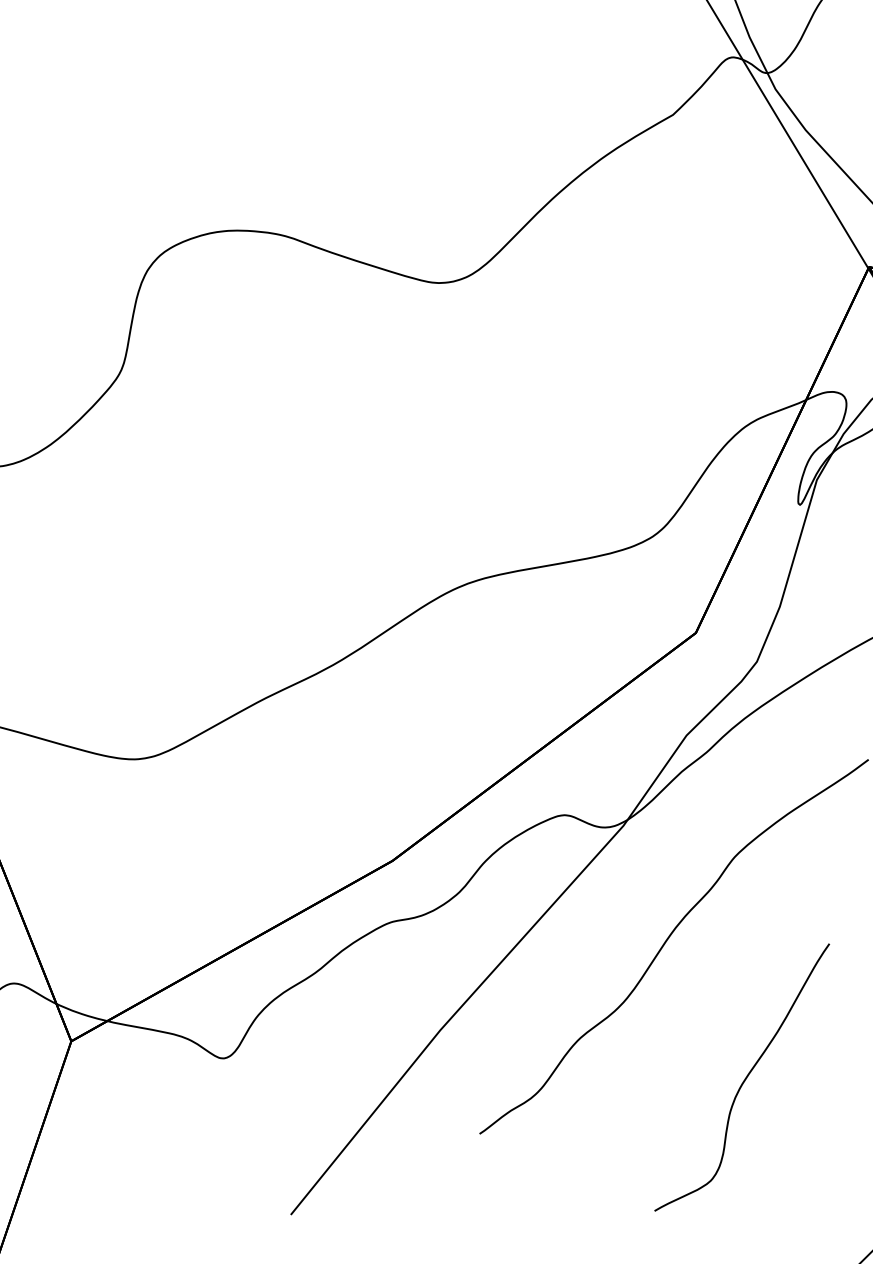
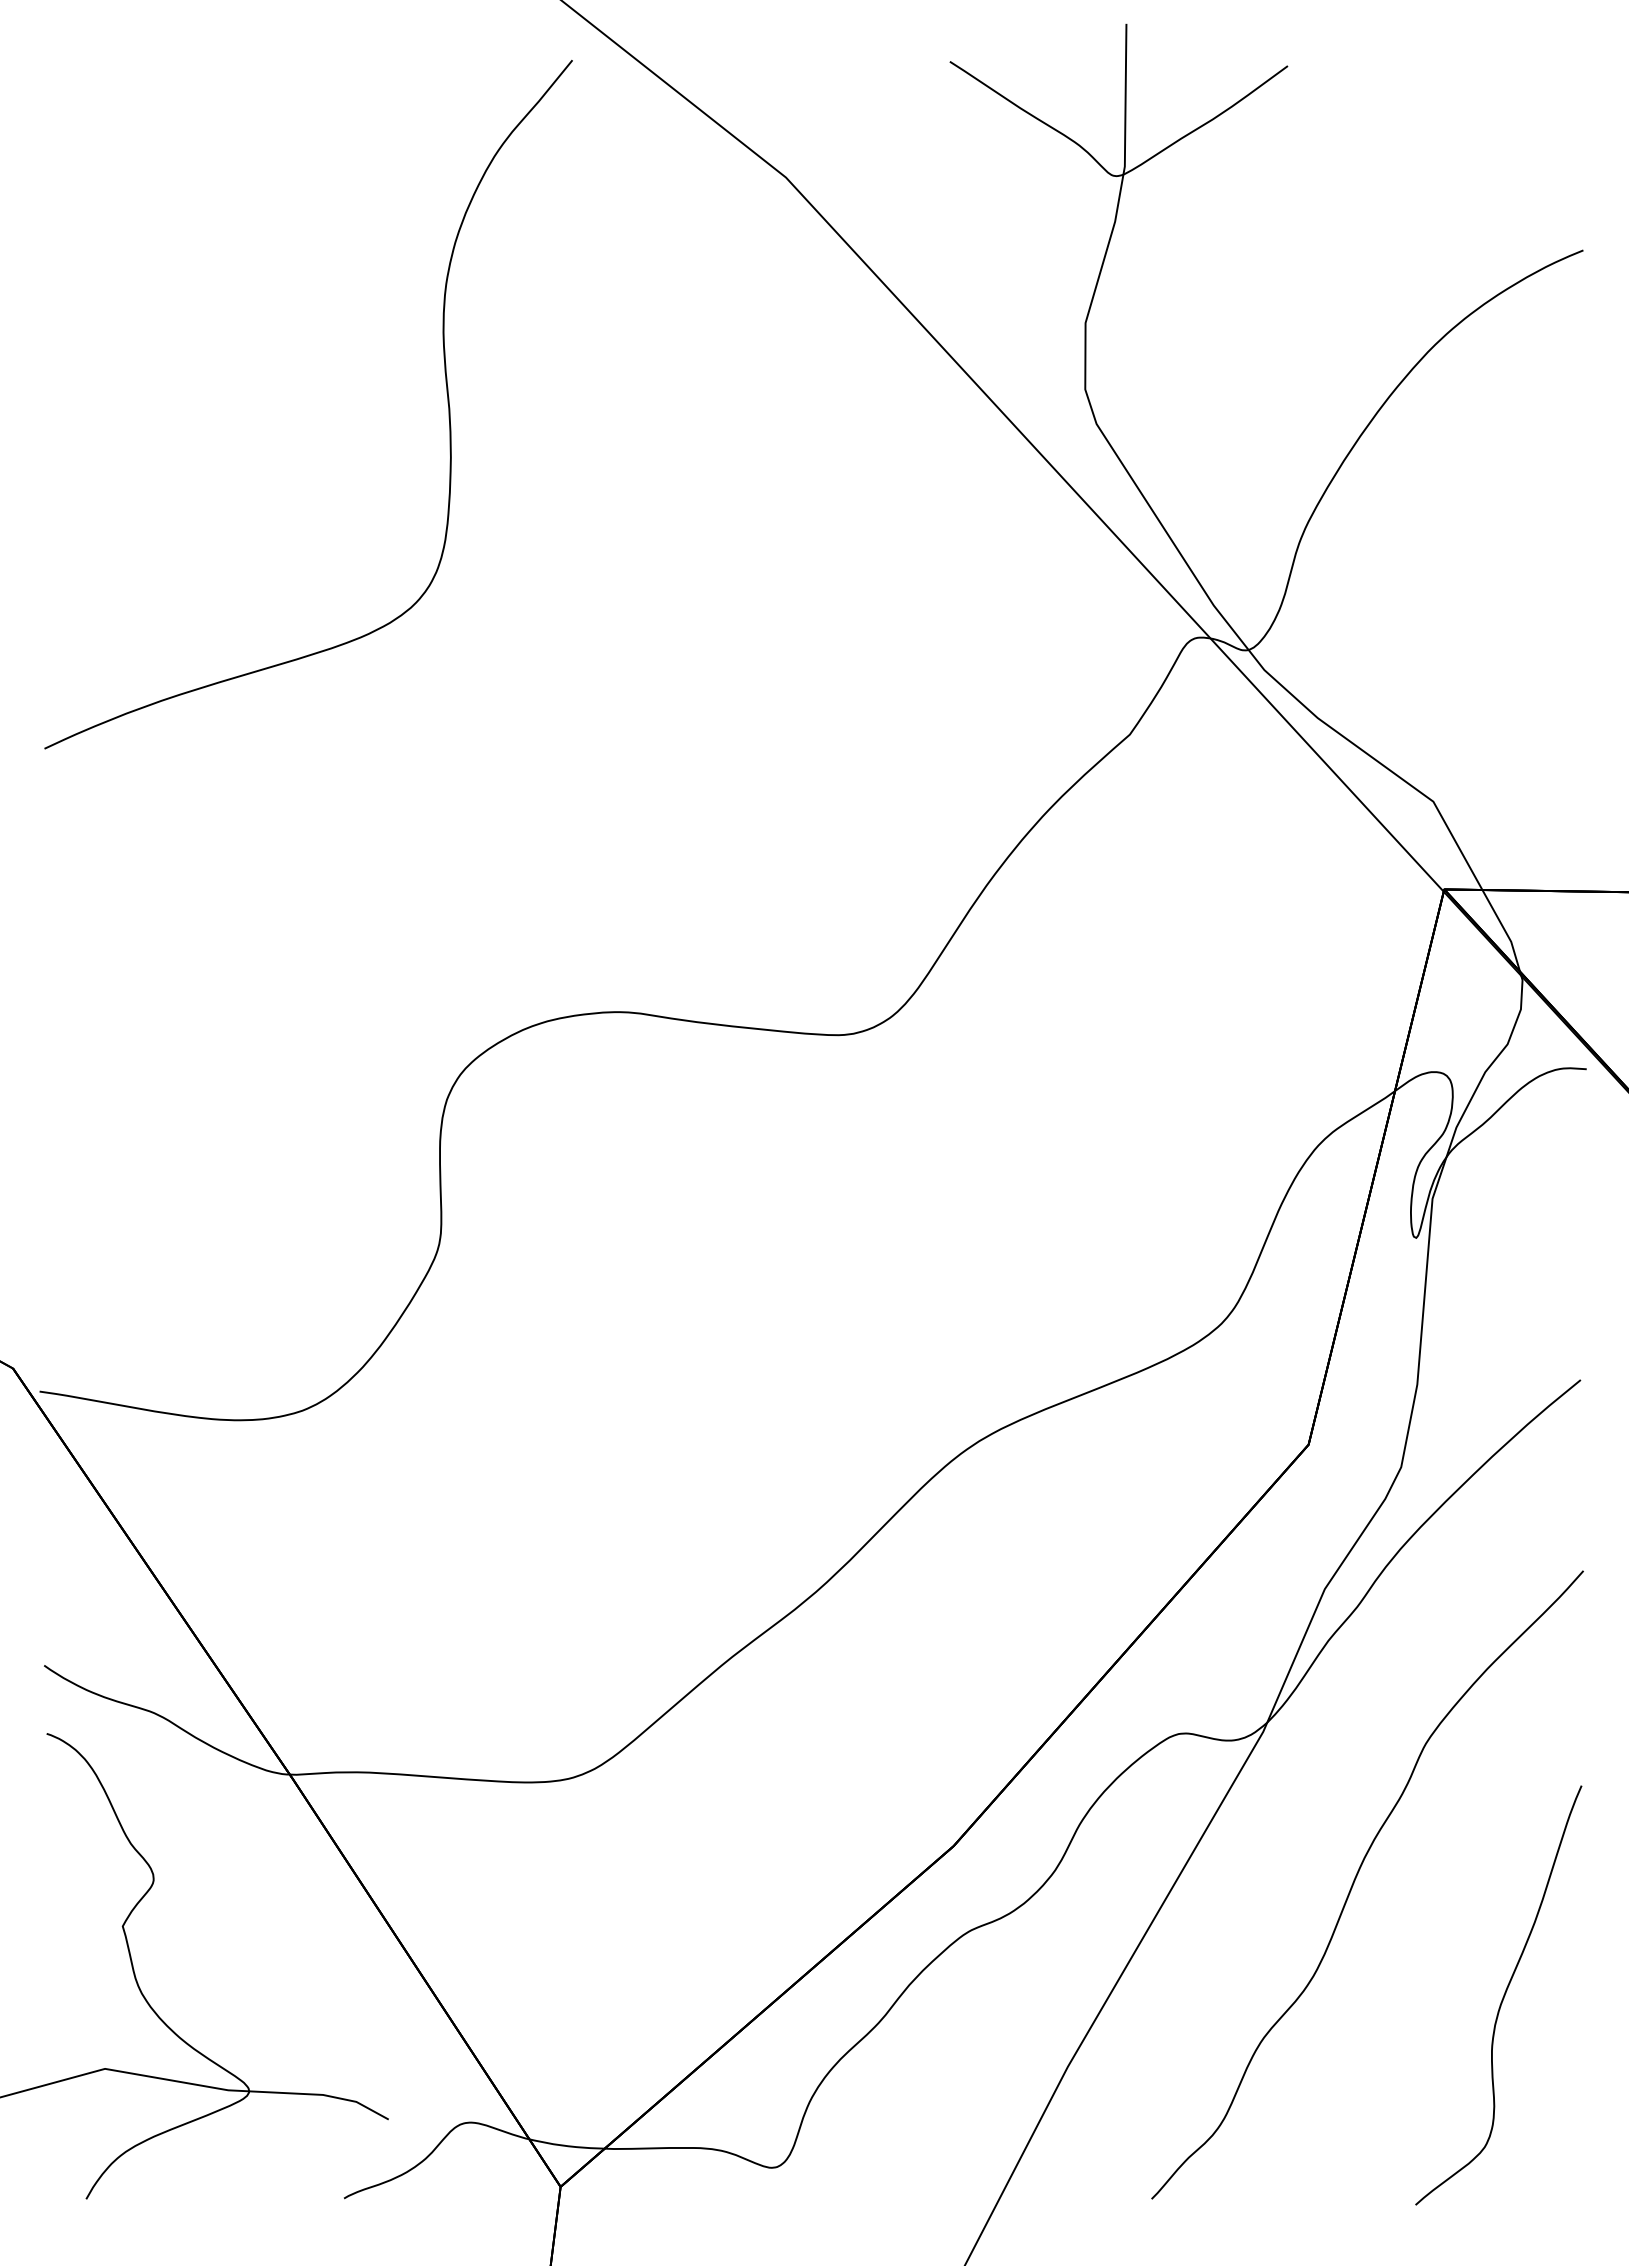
curve: (744, 1079) -> (1502, 1997), moved

